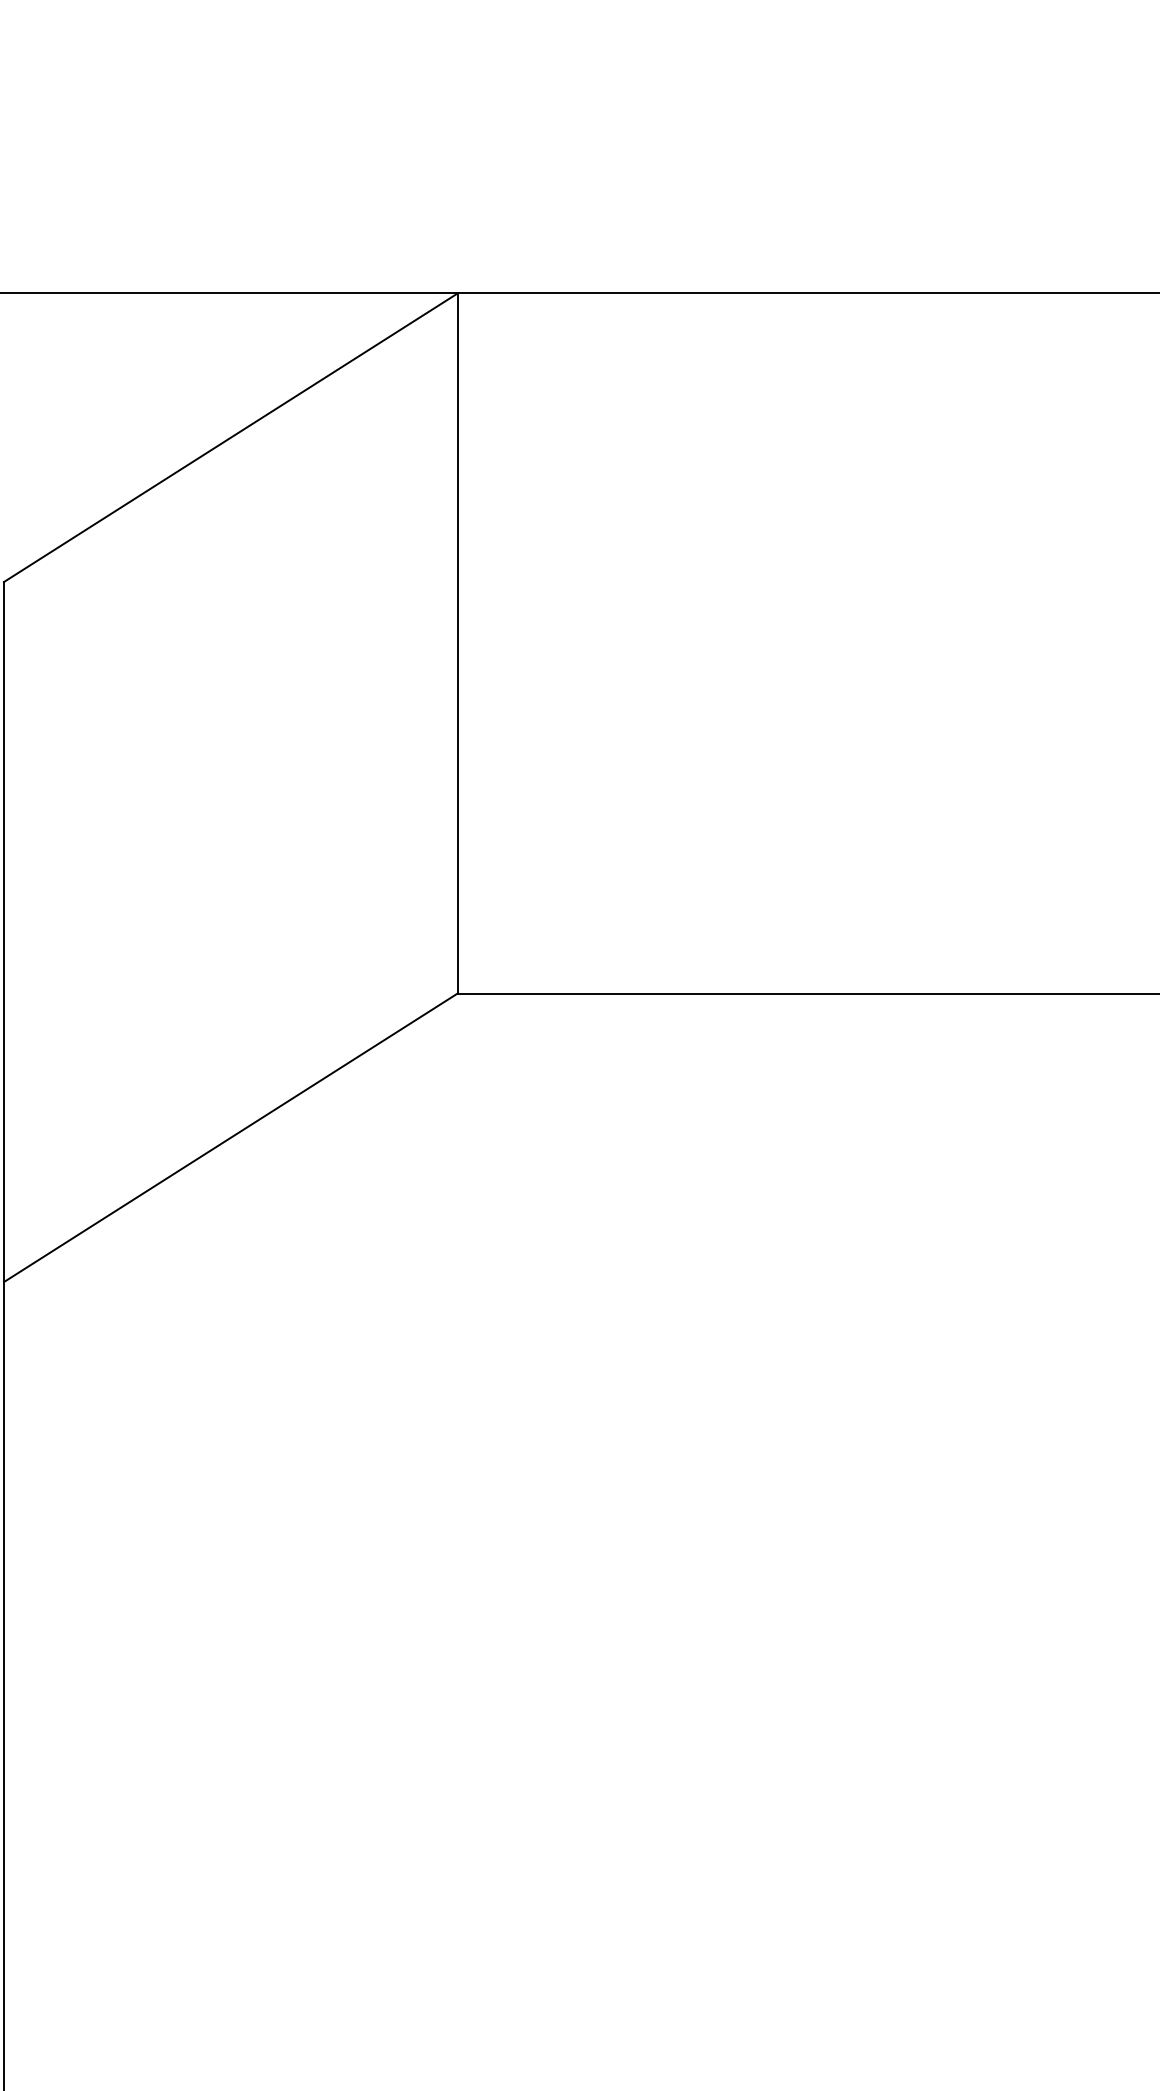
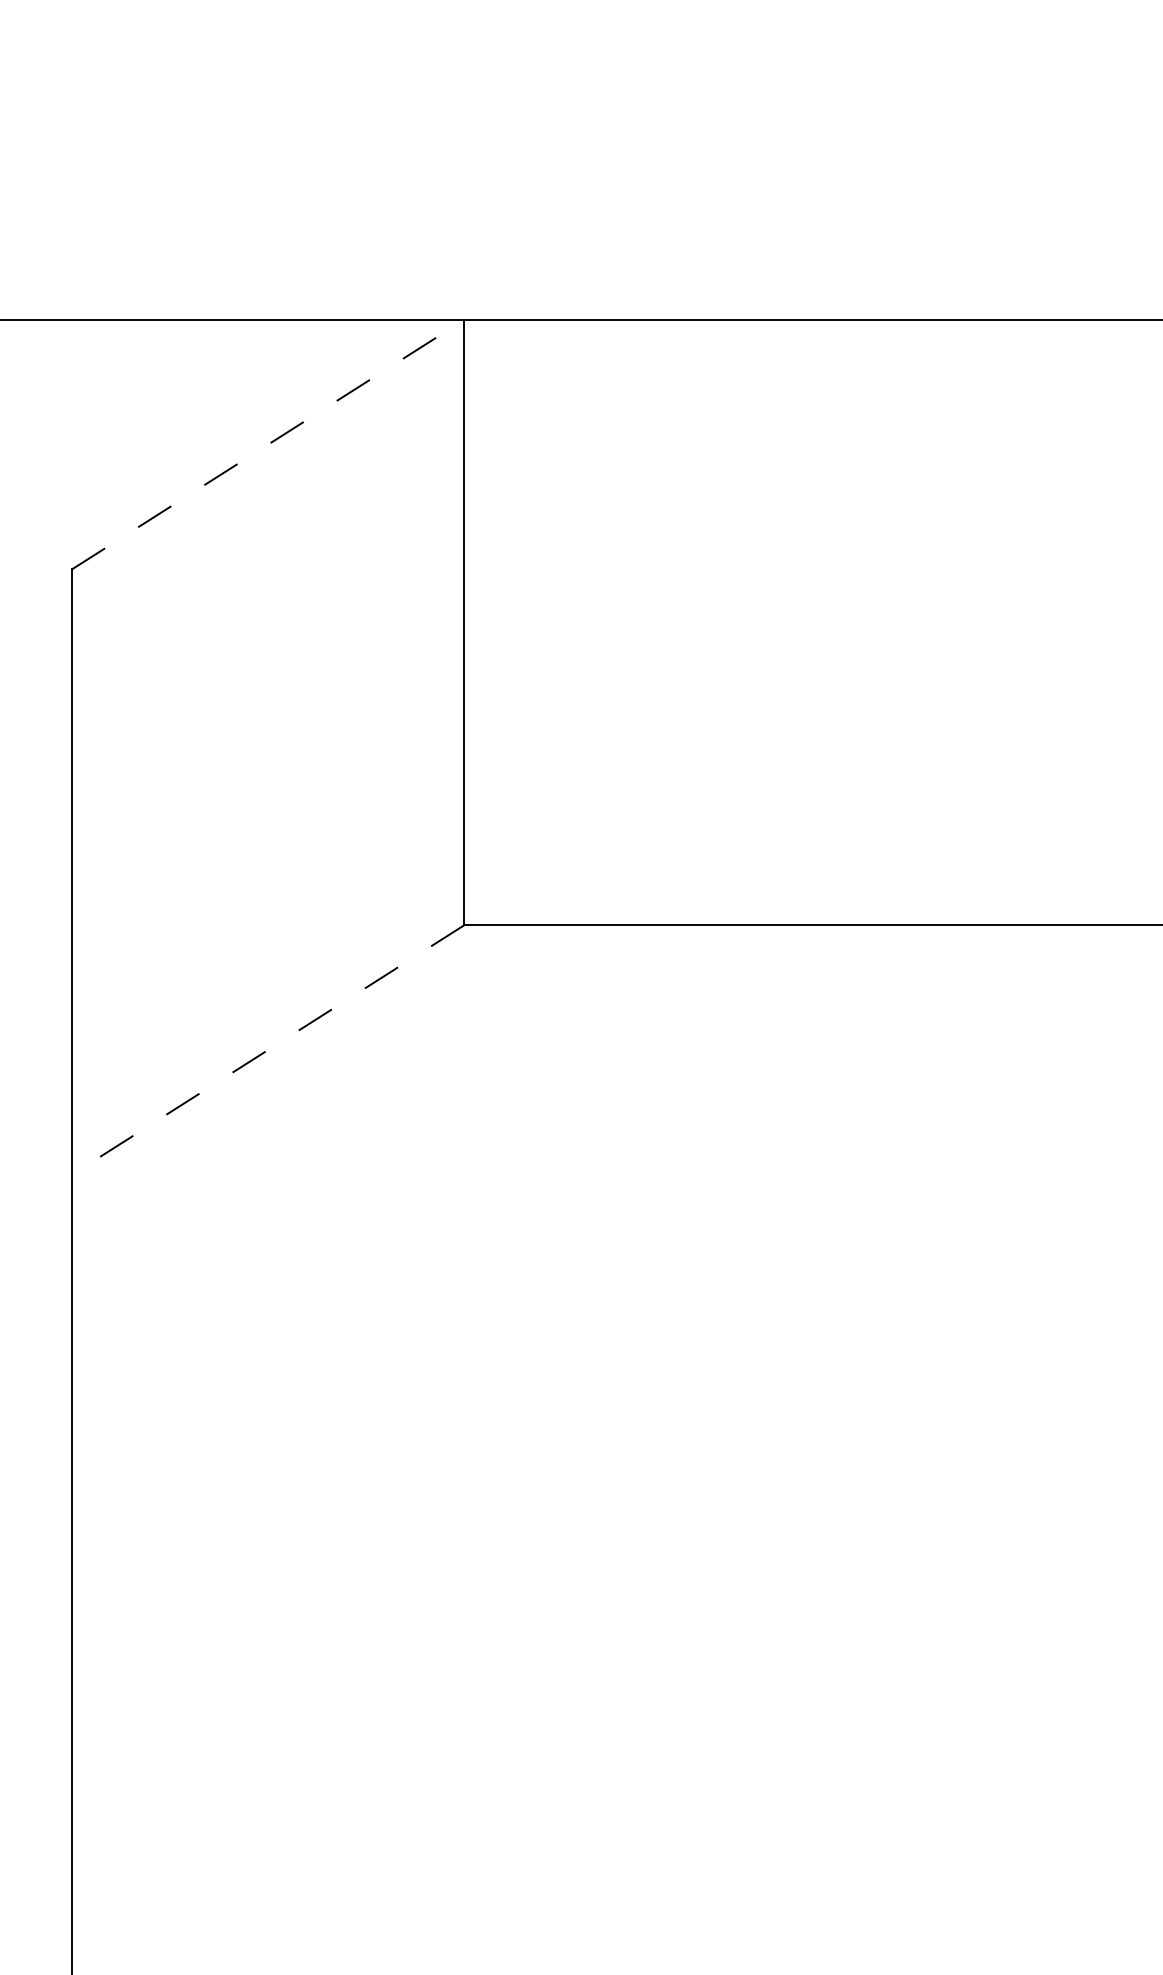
line: (231, 437) -> (268, 444), solid -> dashed
line: (230, 1138) -> (267, 1050), solid -> dashed

